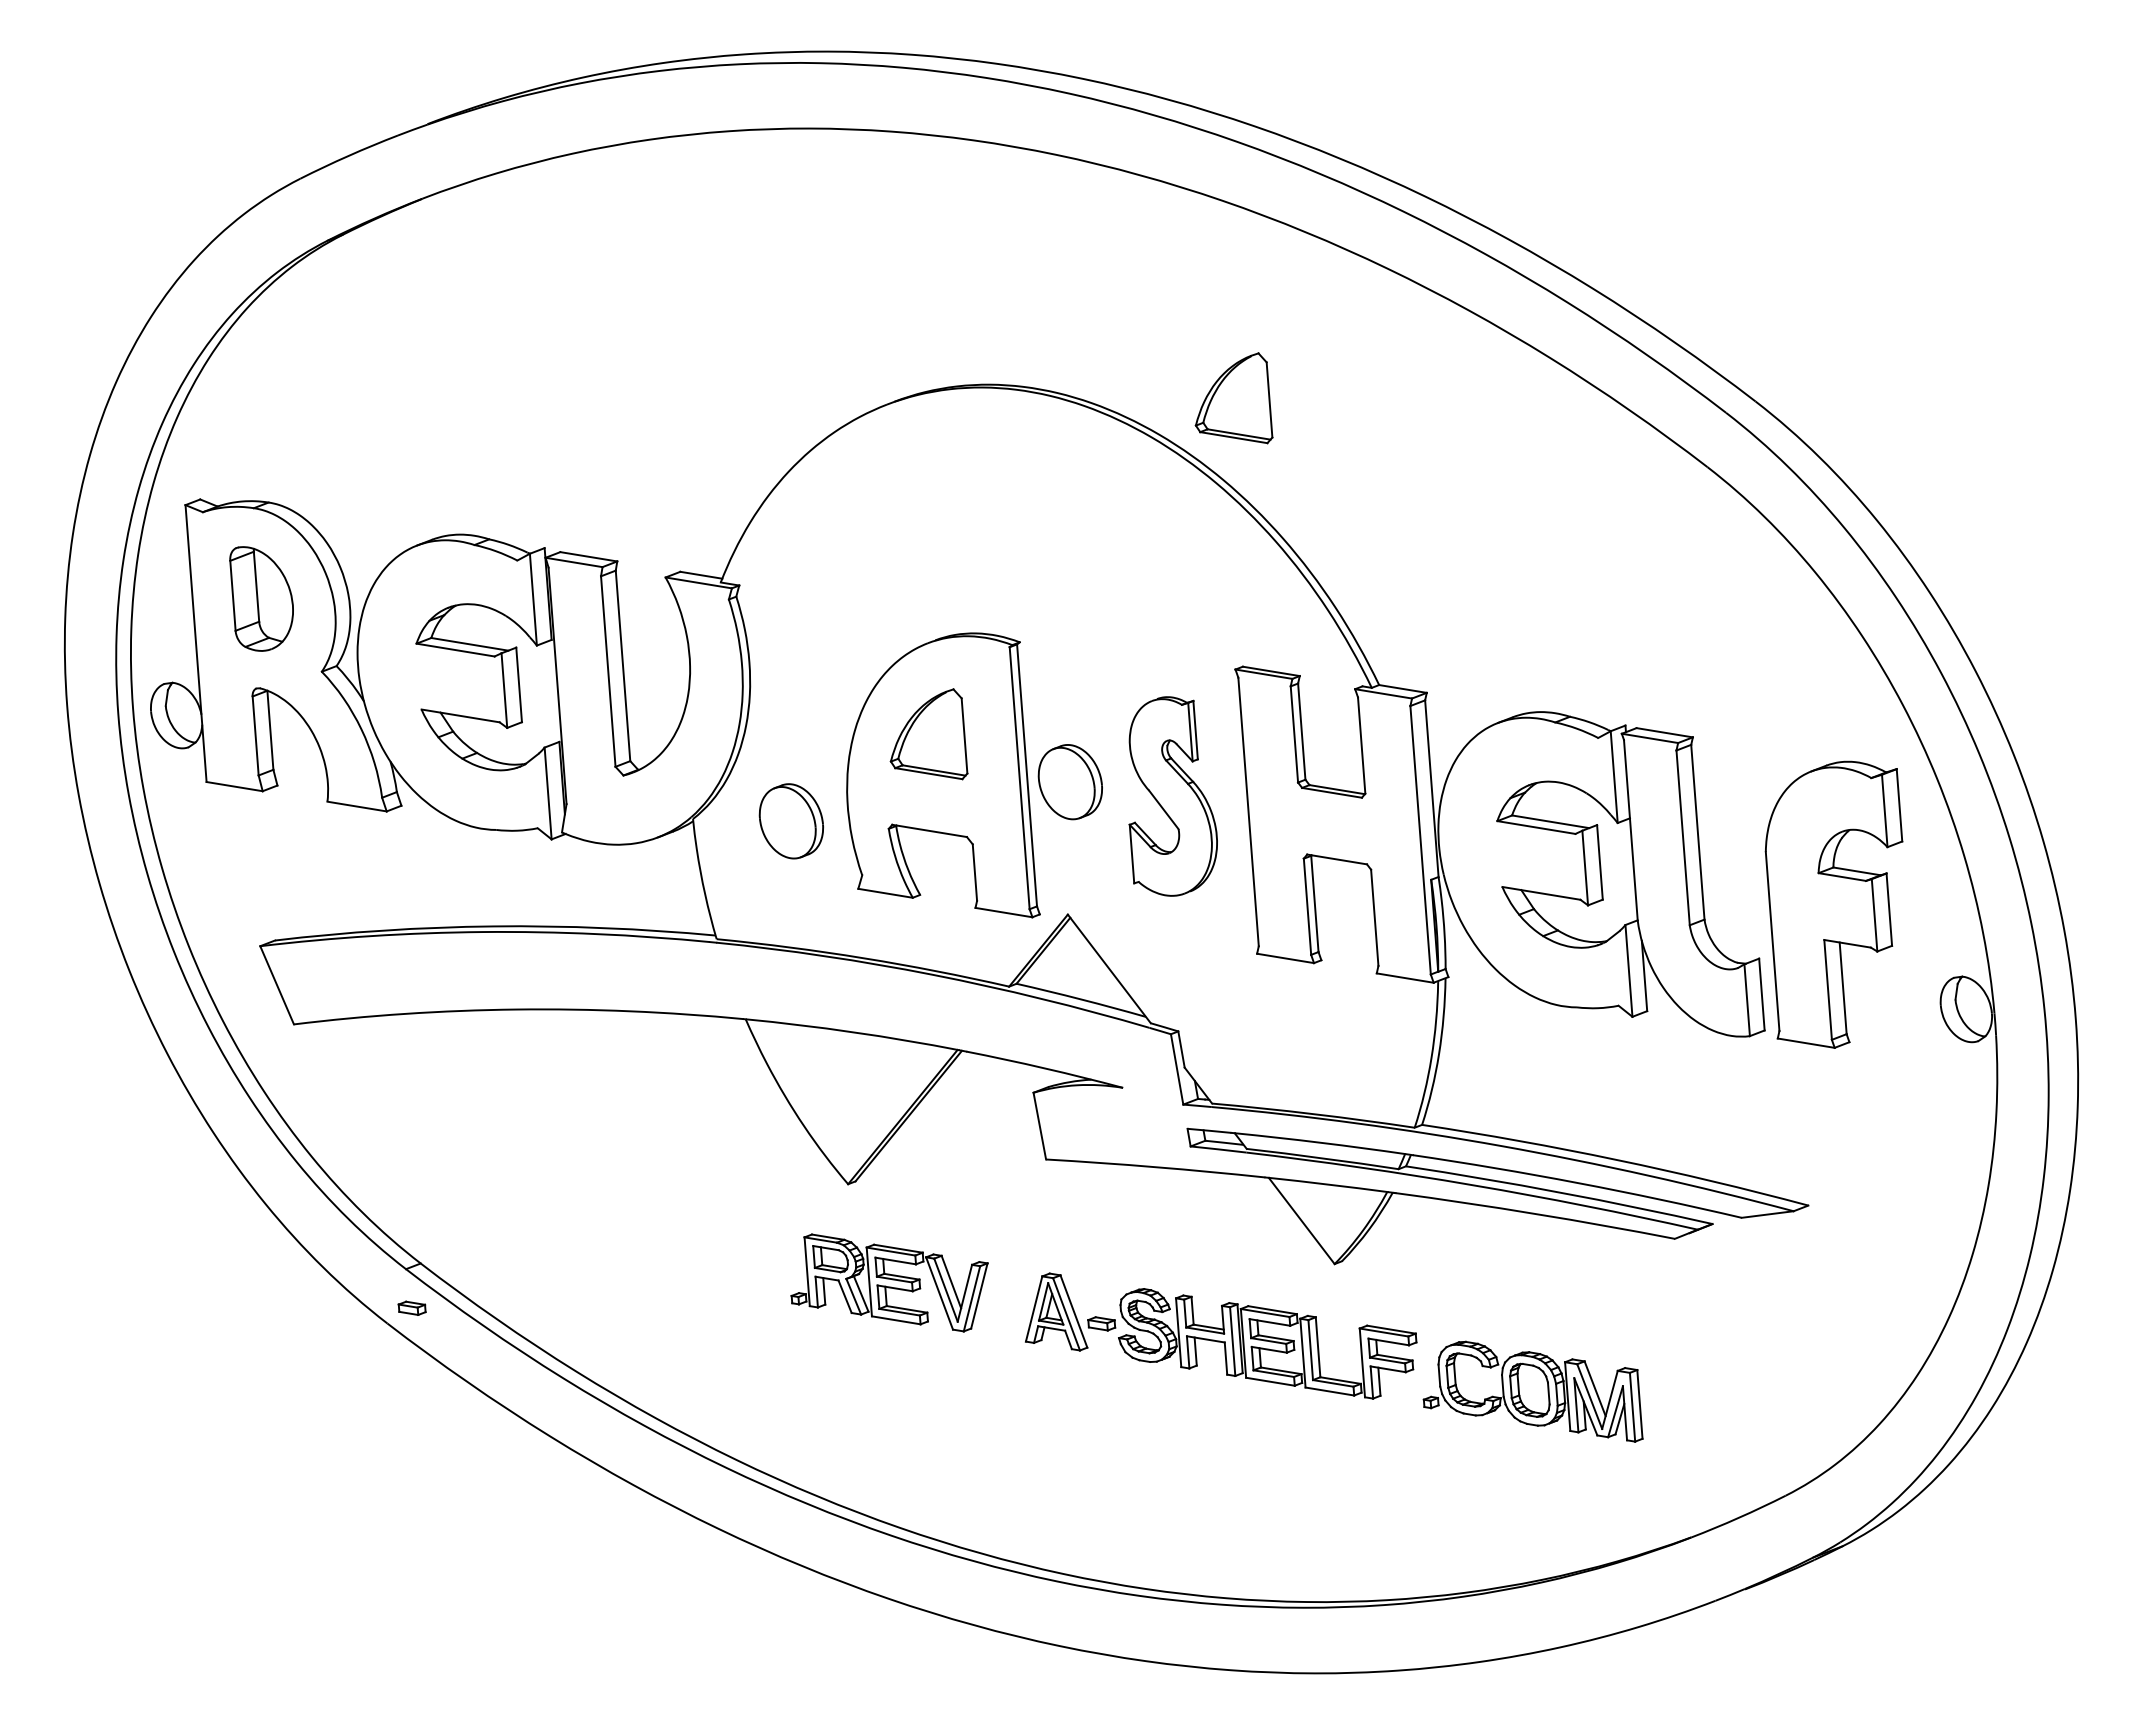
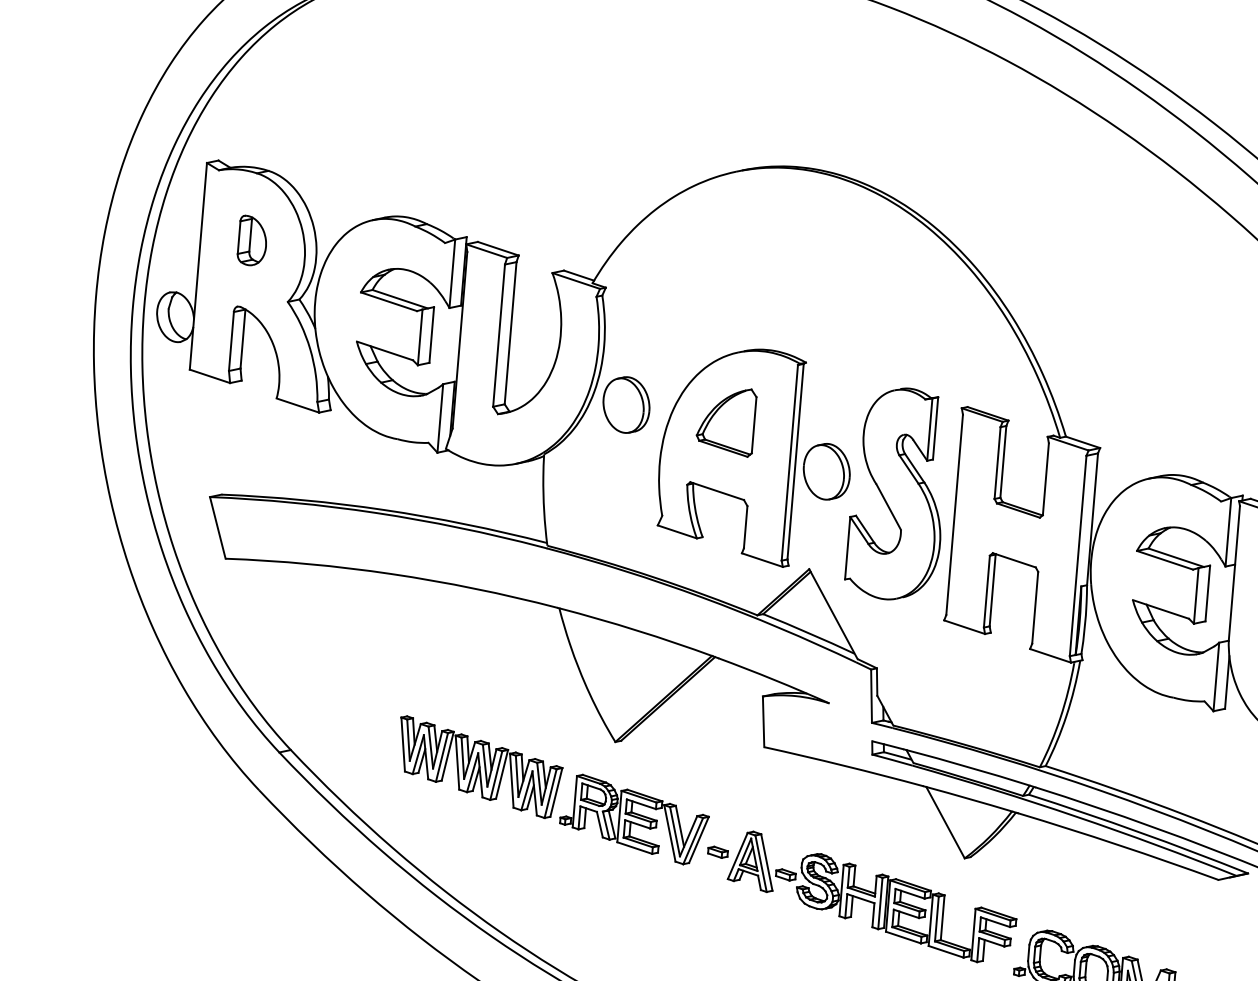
part: (1233, 398) -> (992, 208), removed
part: (261, 598) -> (251, 240), size x0.62
part: (1173, 796) -> (901, 494), size x1.43
part: (790, 821) -> (625, 405), moved
part: (671, 1246) -> (477, 767), added
part: (411, 1307) -> (717, 851), moved

